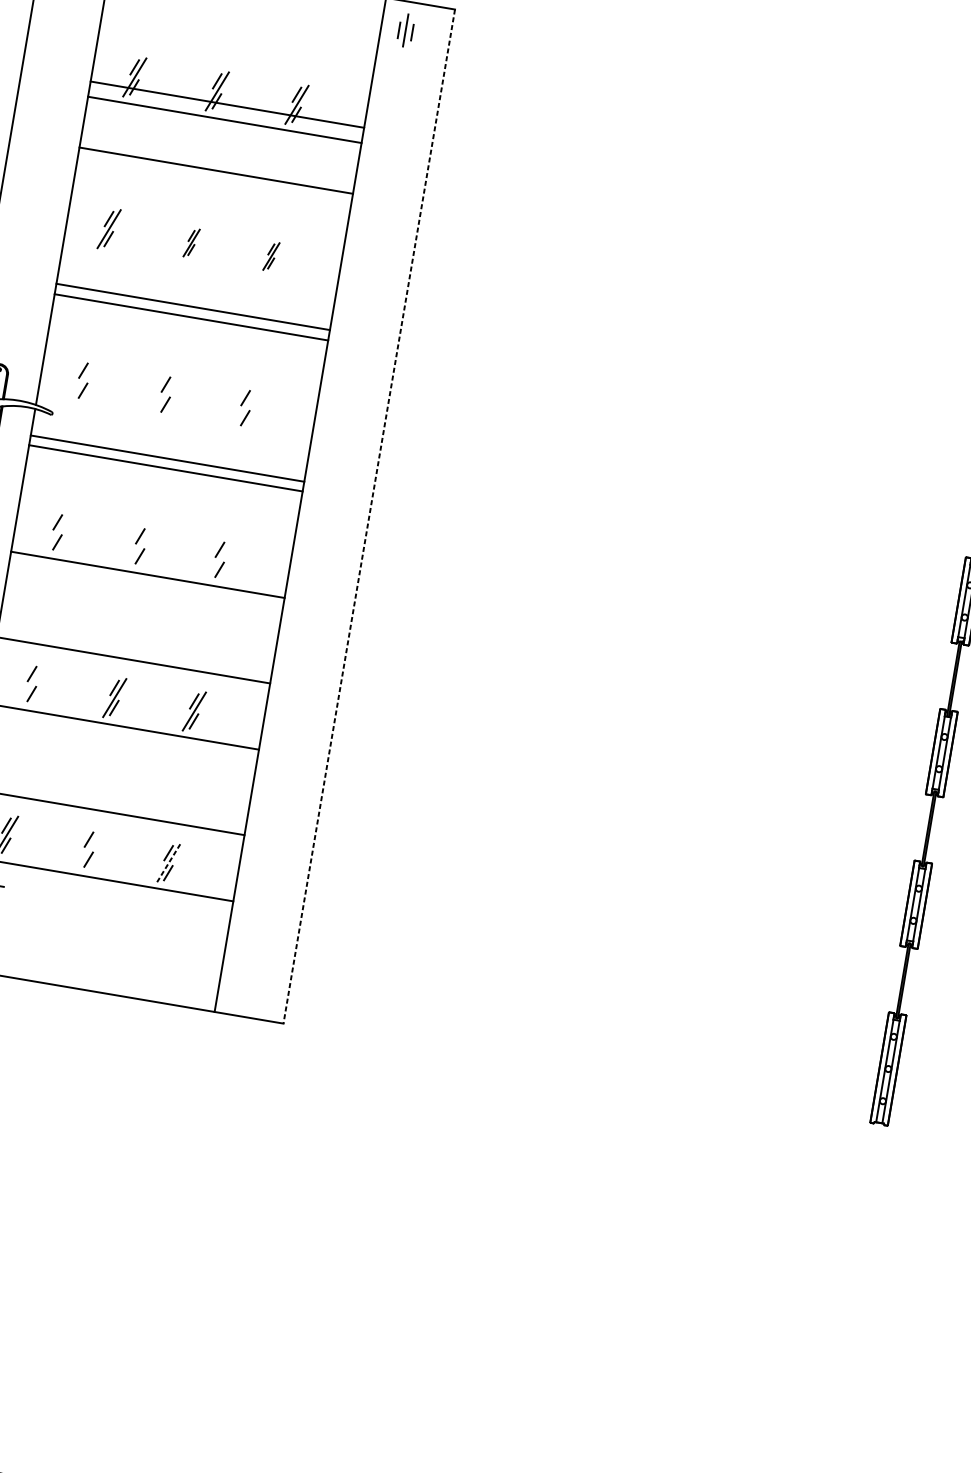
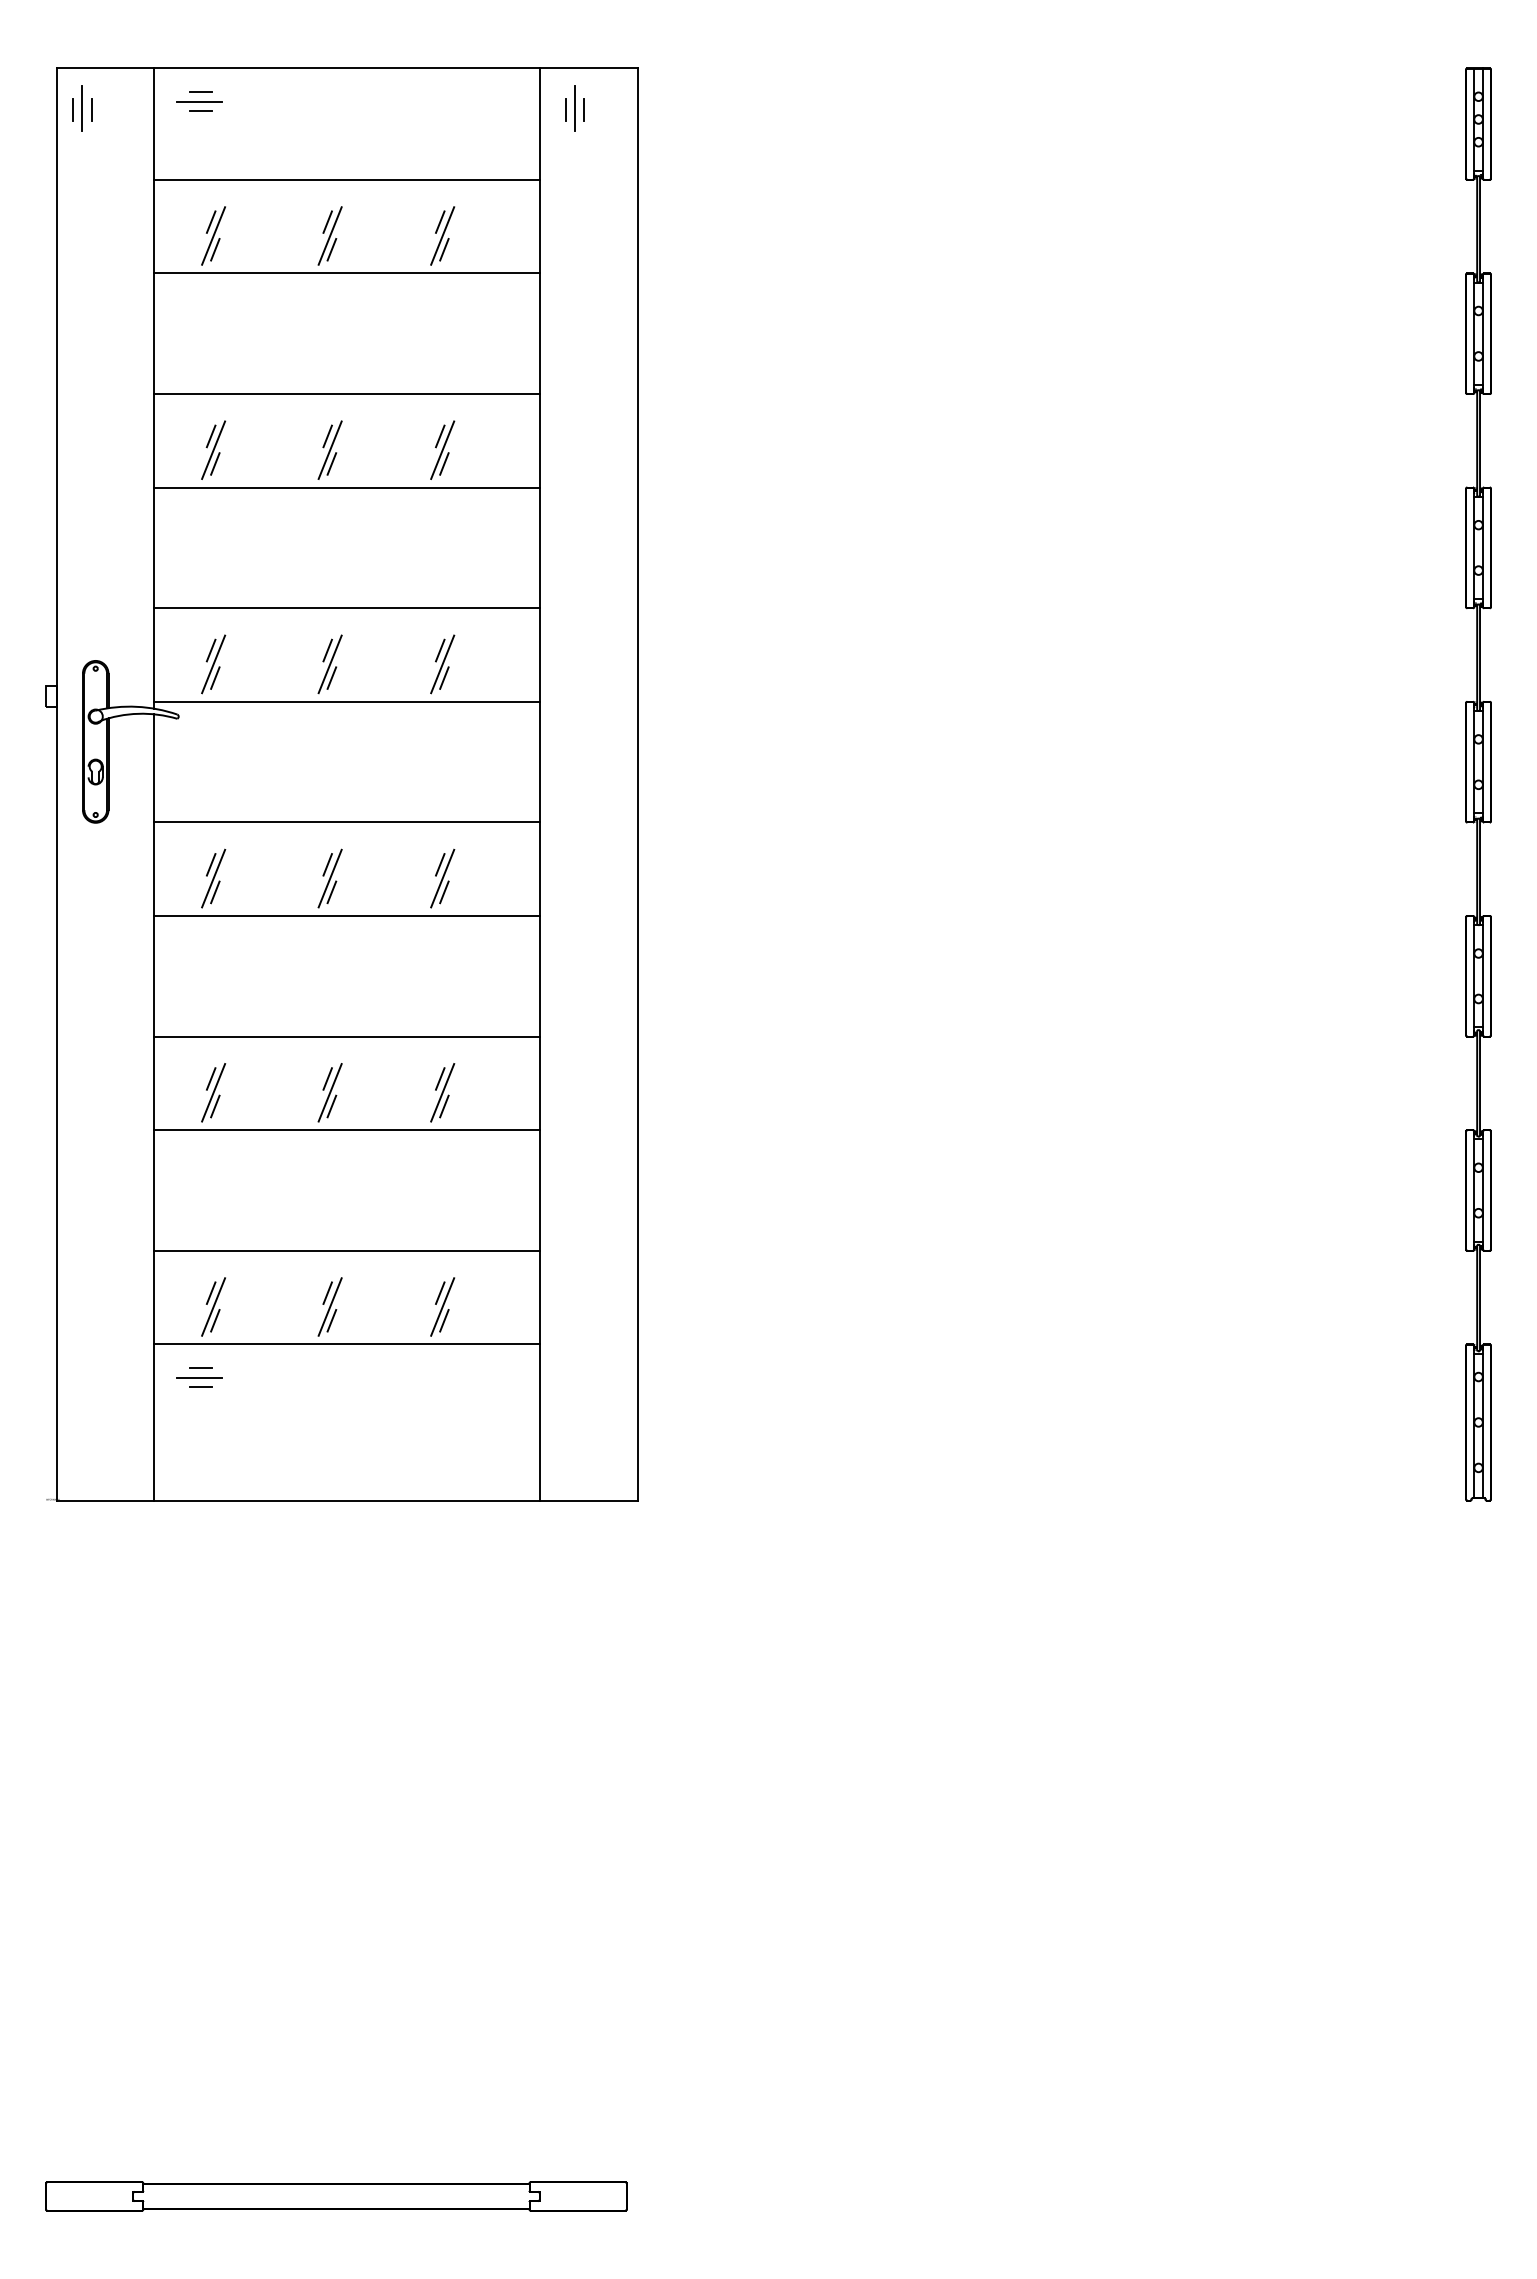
line: (227, 104) -> (346, 179), moved
line: (215, 170) -> (346, 394), moved
part: (191, 242) -> (329, 449), size x1.43
part: (271, 256) -> (442, 449), size x1.43
line: (192, 306) -> (346, 487), moved
line: (191, 317) -> (346, 608), moved
line: (83, 380) -> (213, 664), added
line: (165, 394) -> (329, 664), added
line: (245, 408) -> (442, 664), added
line: (167, 458) -> (346, 701), moved
line: (165, 468) -> (346, 822), moved
line: (369, 516) -> (637, 784), dashed -> solid
line: (57, 532) -> (213, 878), added
line: (139, 546) -> (329, 878), added
line: (219, 559) -> (442, 878), added
line: (32, 683) -> (213, 1092), added
line: (88, 849) -> (329, 1306), added
line: (168, 863) -> (442, 1307), dashed -> solid

